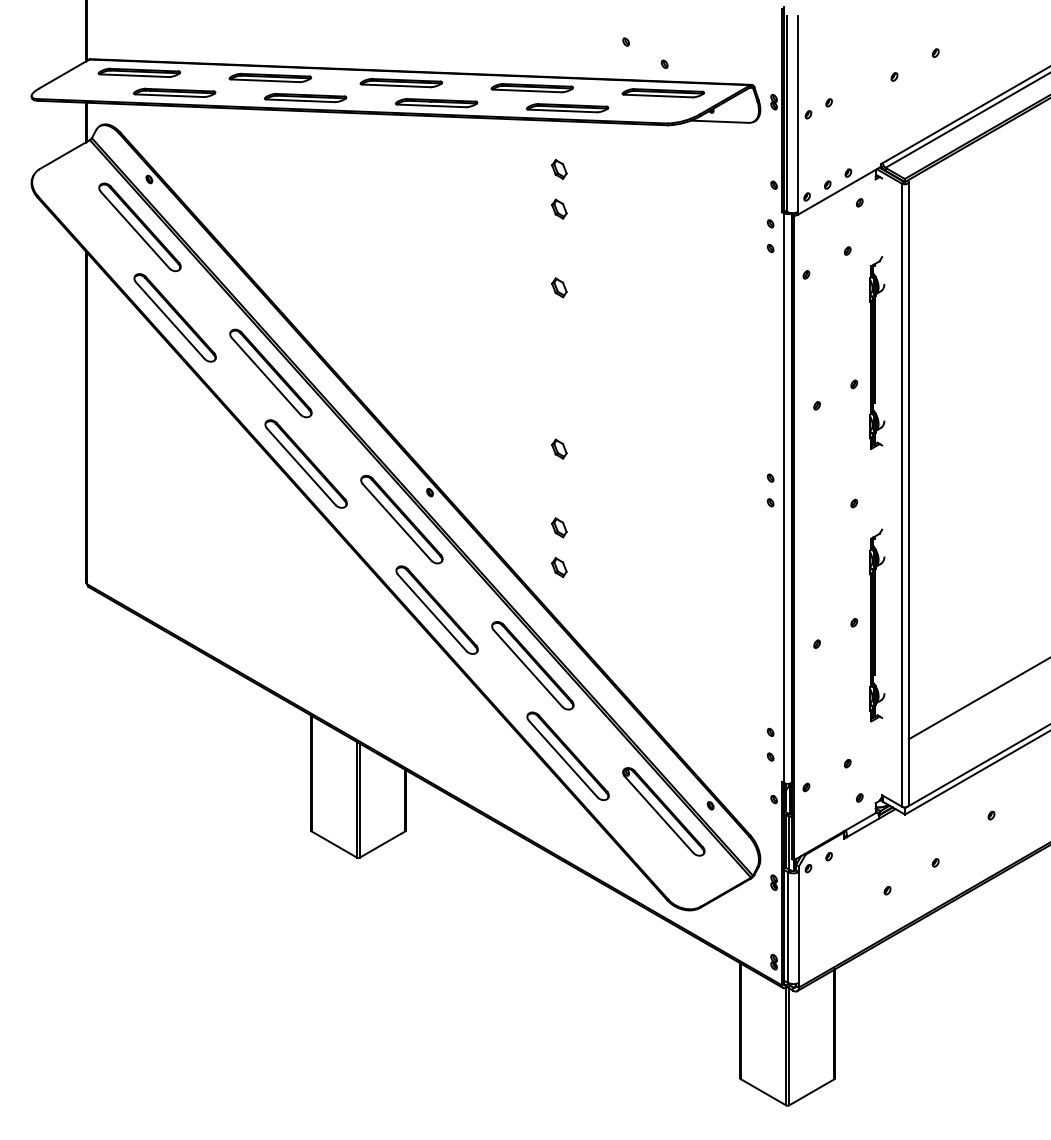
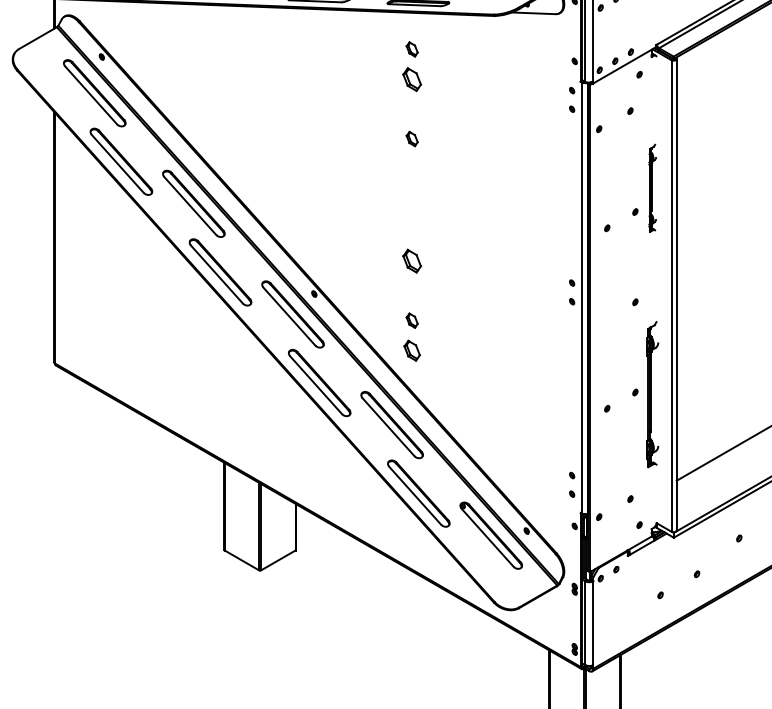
part: (559, 208) -> (412, 78), size x1.6
part: (877, 352) -> (652, 187), size x0.6
part: (559, 448) -> (412, 260), size x1.6
part: (559, 567) -> (412, 350), size x1.4

